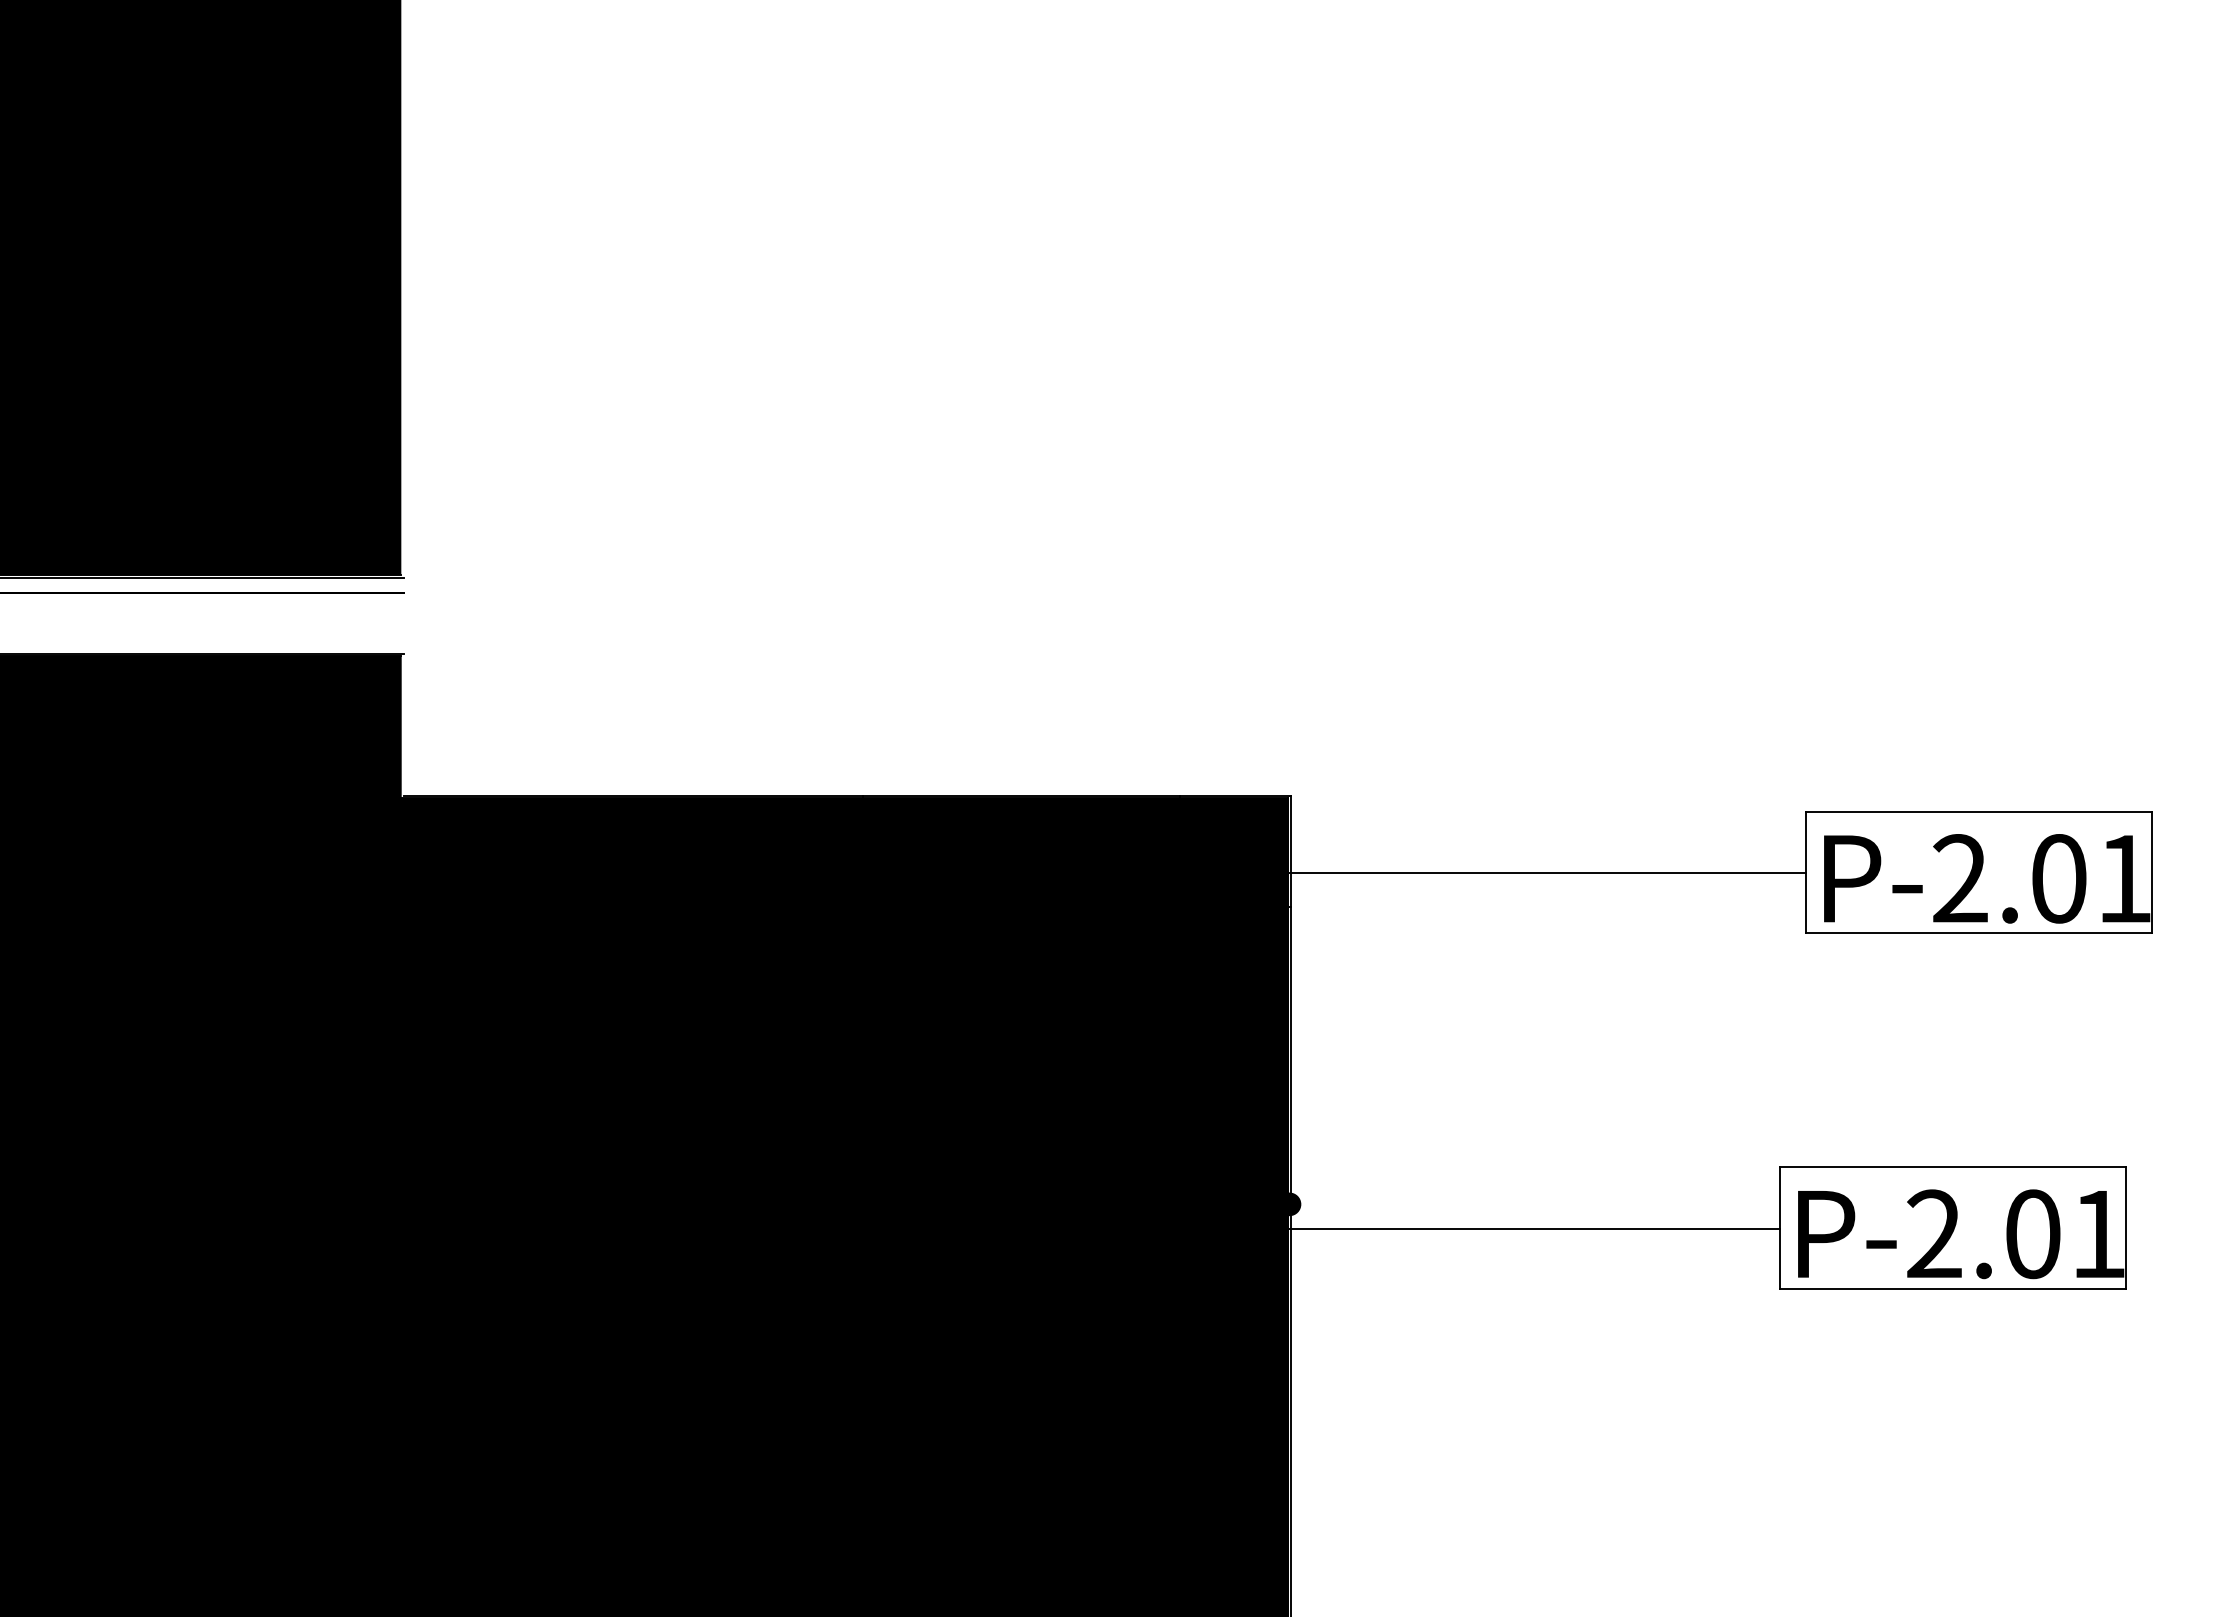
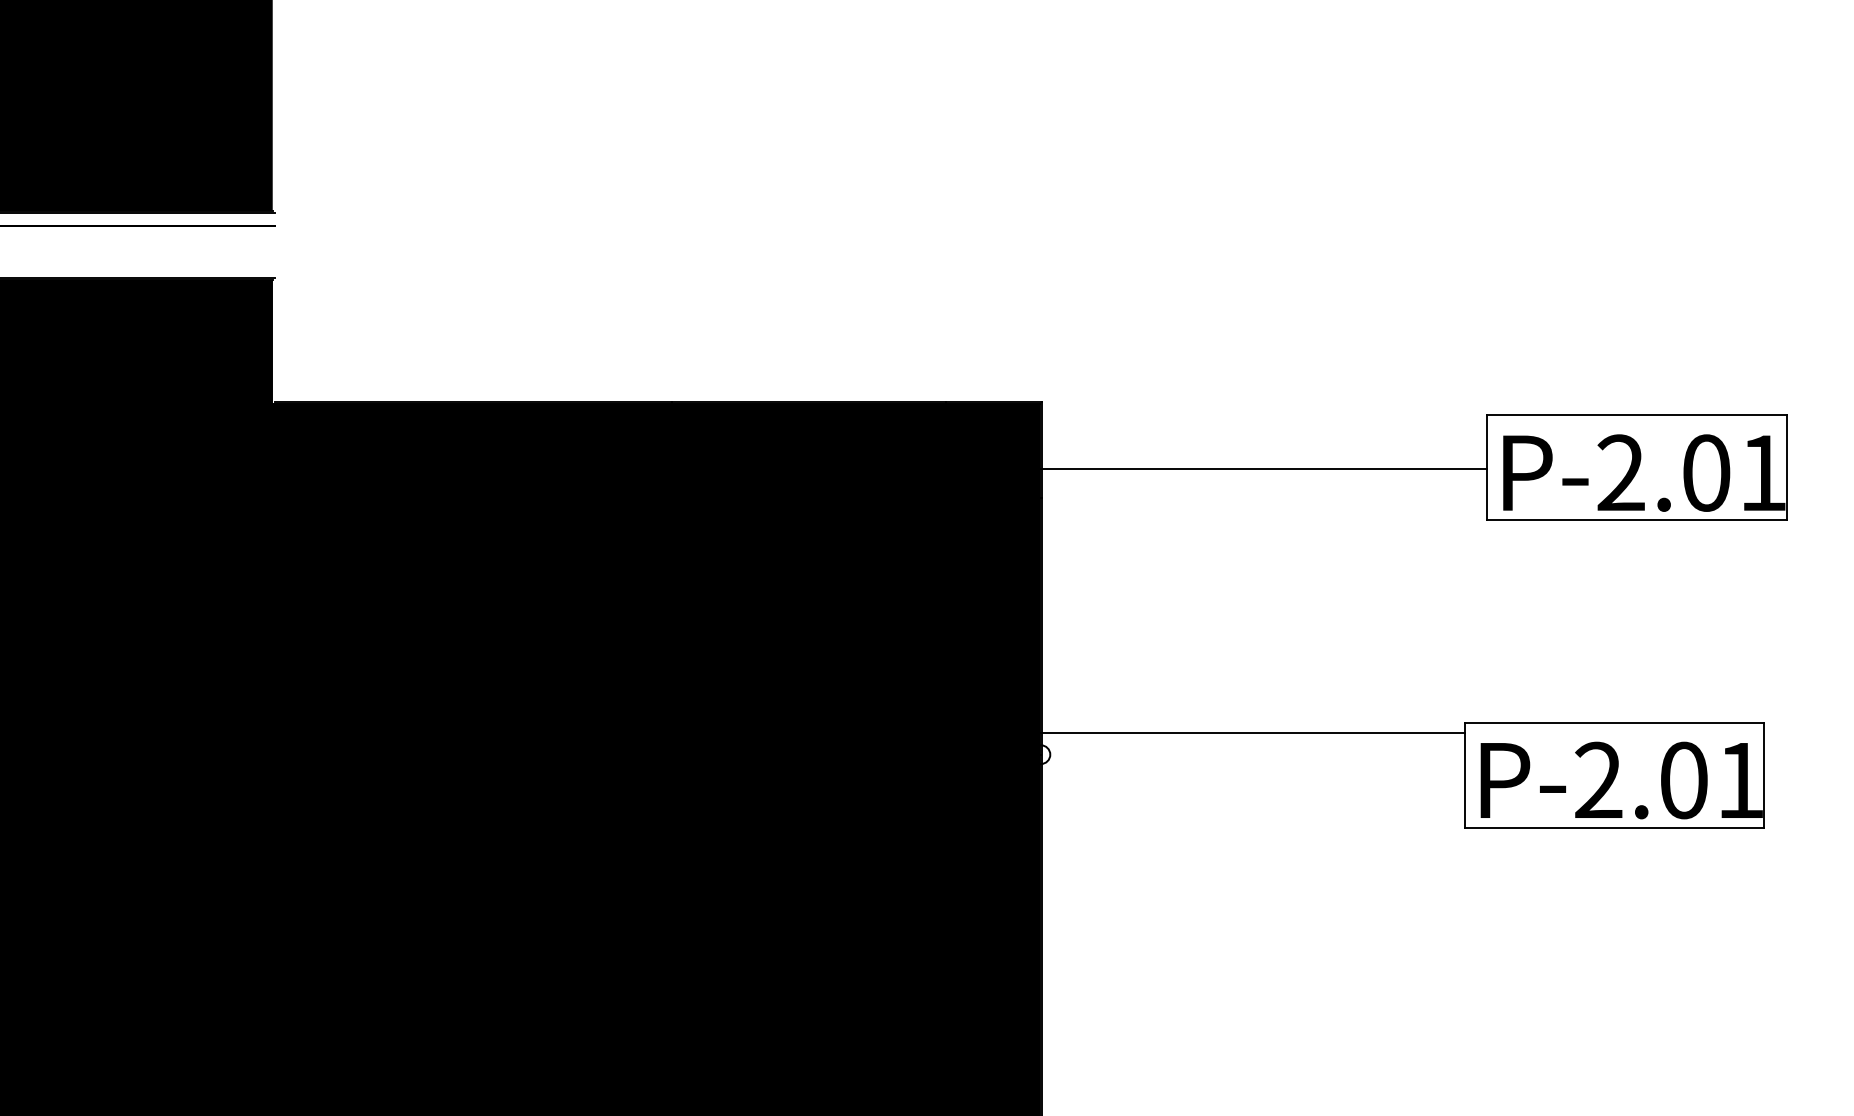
fill: (1289, 1204) -> (1040, 754), removed
line: (1480, 1228) -> (1206, 732), moved

